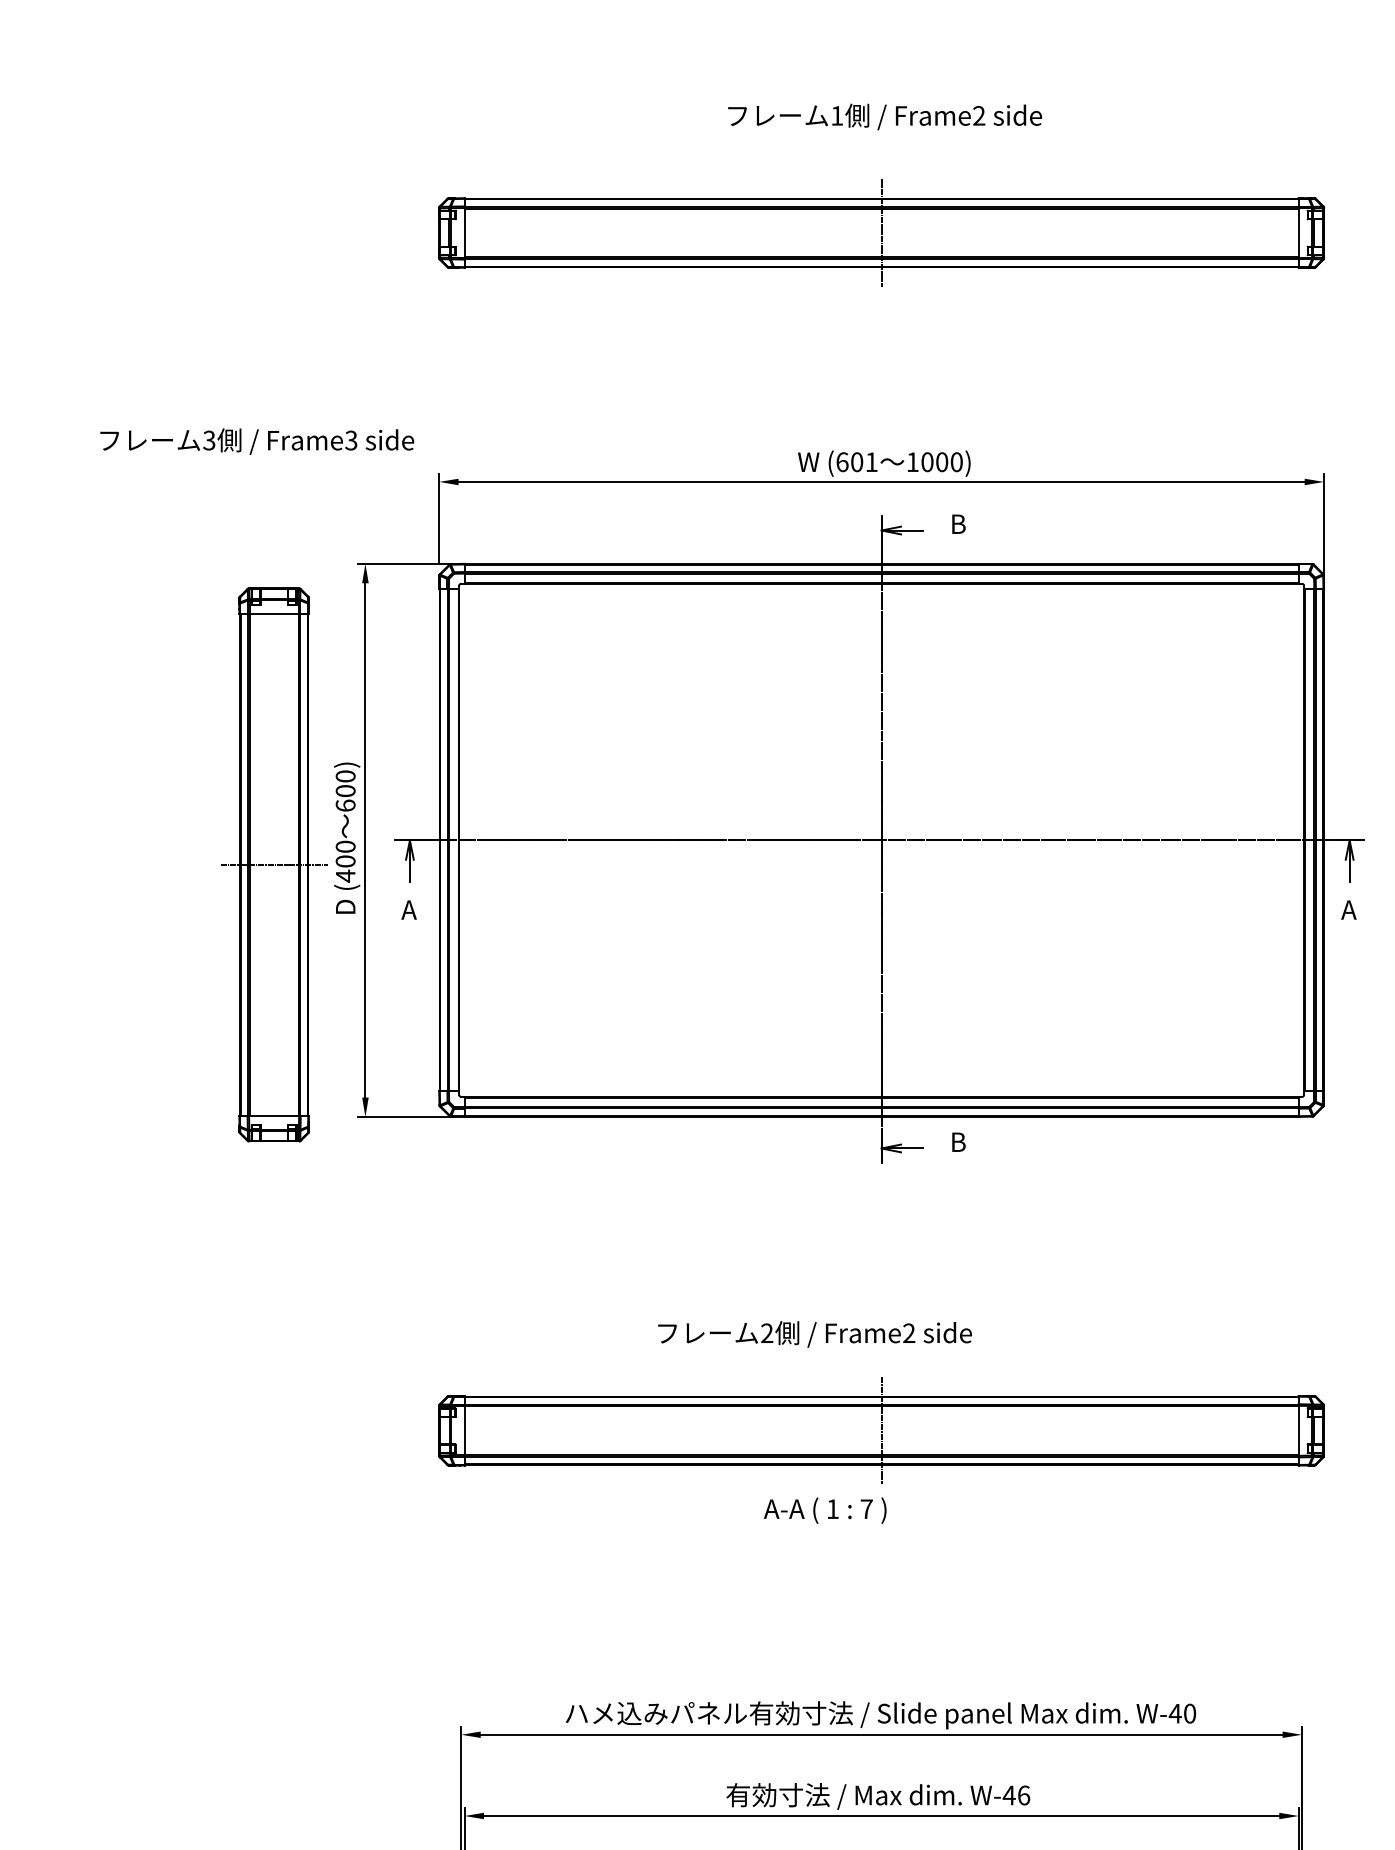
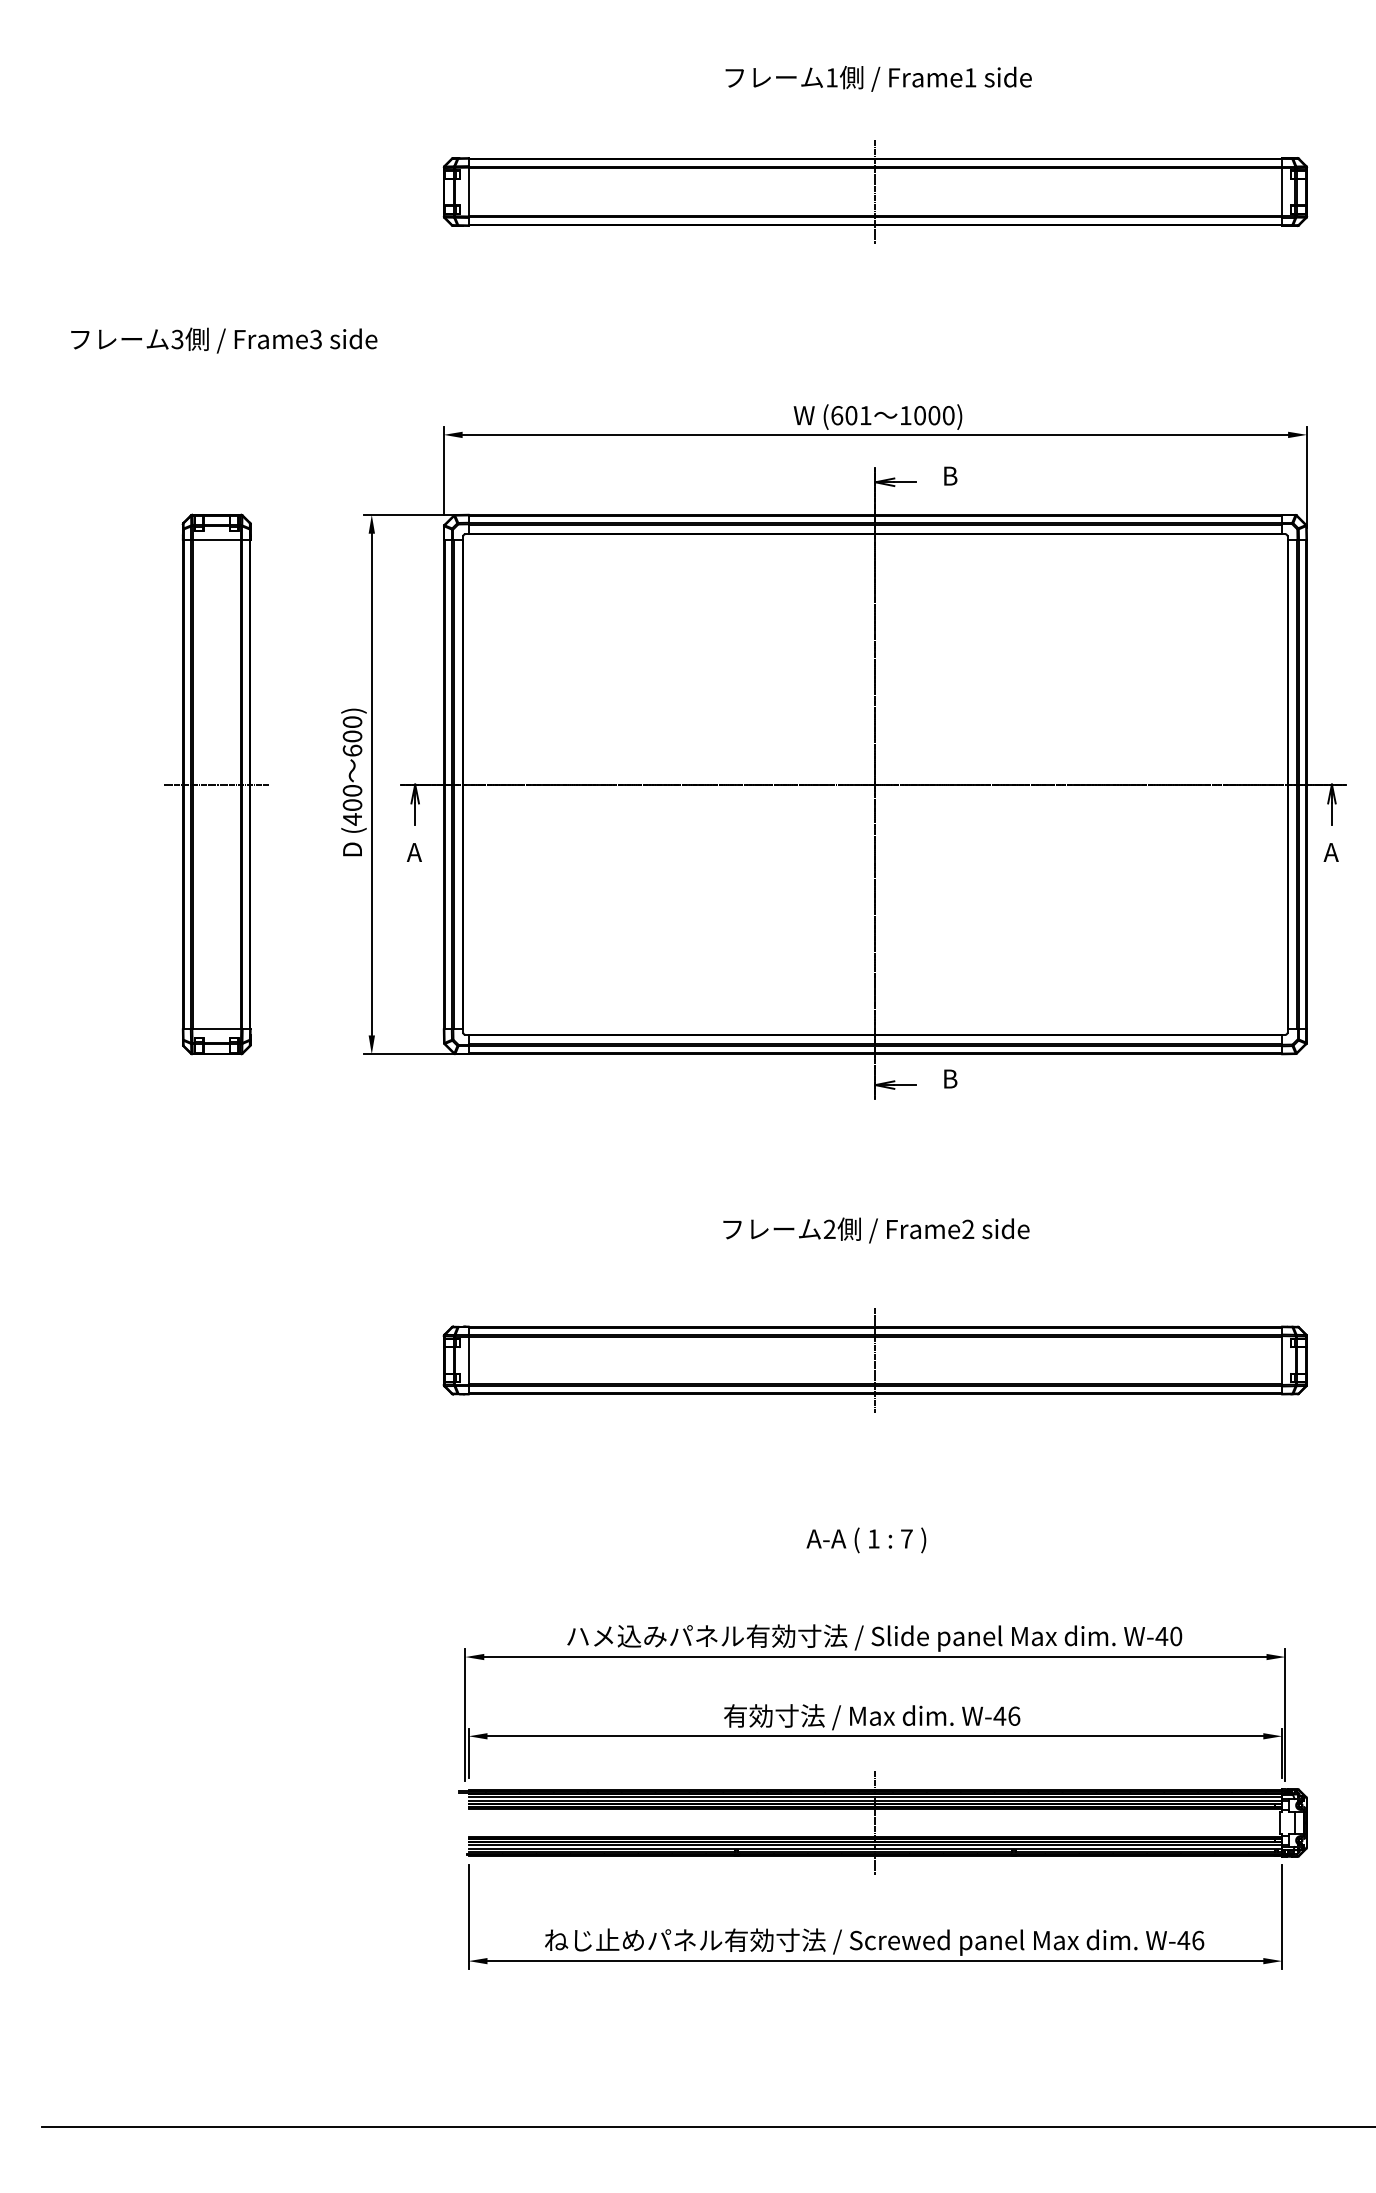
text: (979, 115) -> (970, 77), Frame2 -> Frame1
text: (257, 441) -> (224, 340), moved
part: (273, 864) -> (216, 784), moved
text: (815, 1334) -> (876, 1230), moved
text: (825, 1510) -> (866, 1540), moved

